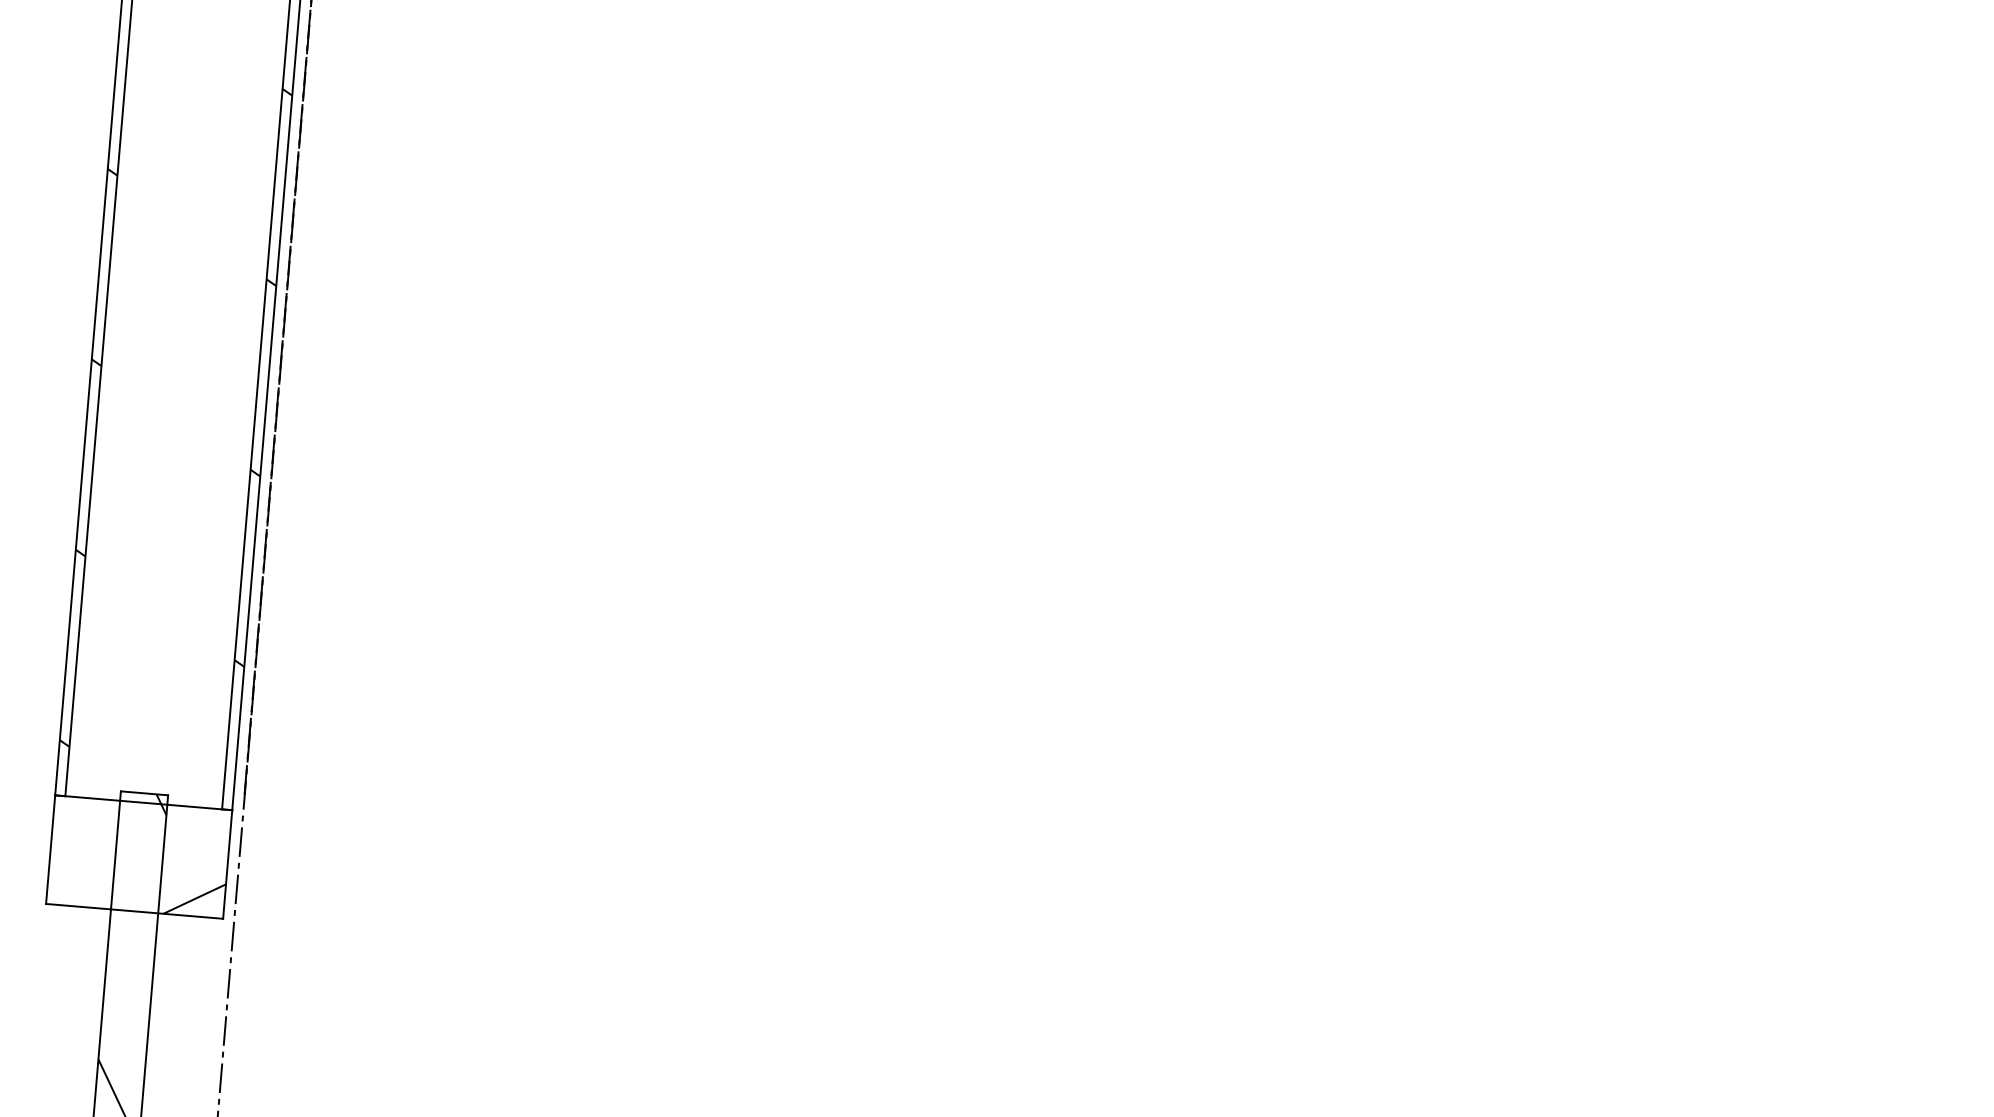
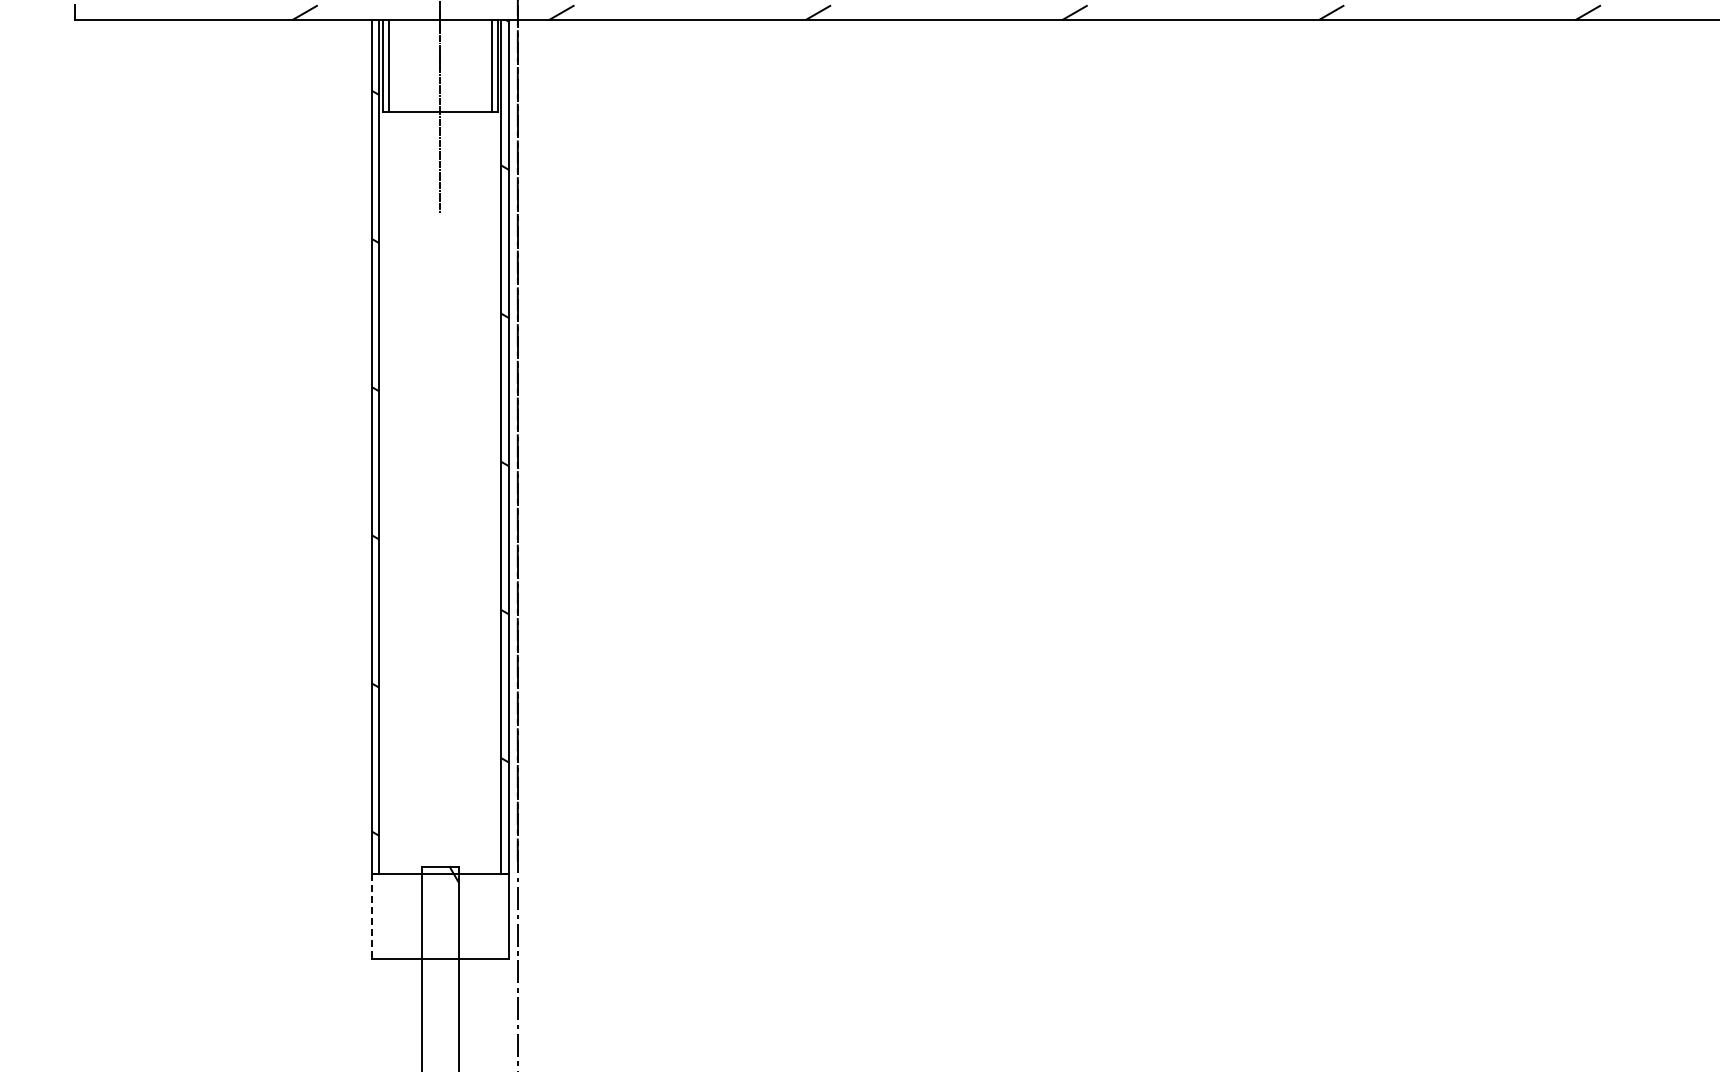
line: (50, 850) -> (371, 917), solid -> dashed
hatch: (194, 897) -> (485, 944), removed

